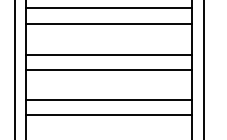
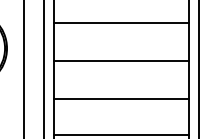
line: (109, 23) -> (121, 35), removed
line: (109, 69) -> (121, 73), removed
line: (109, 115) -> (121, 111), removed

